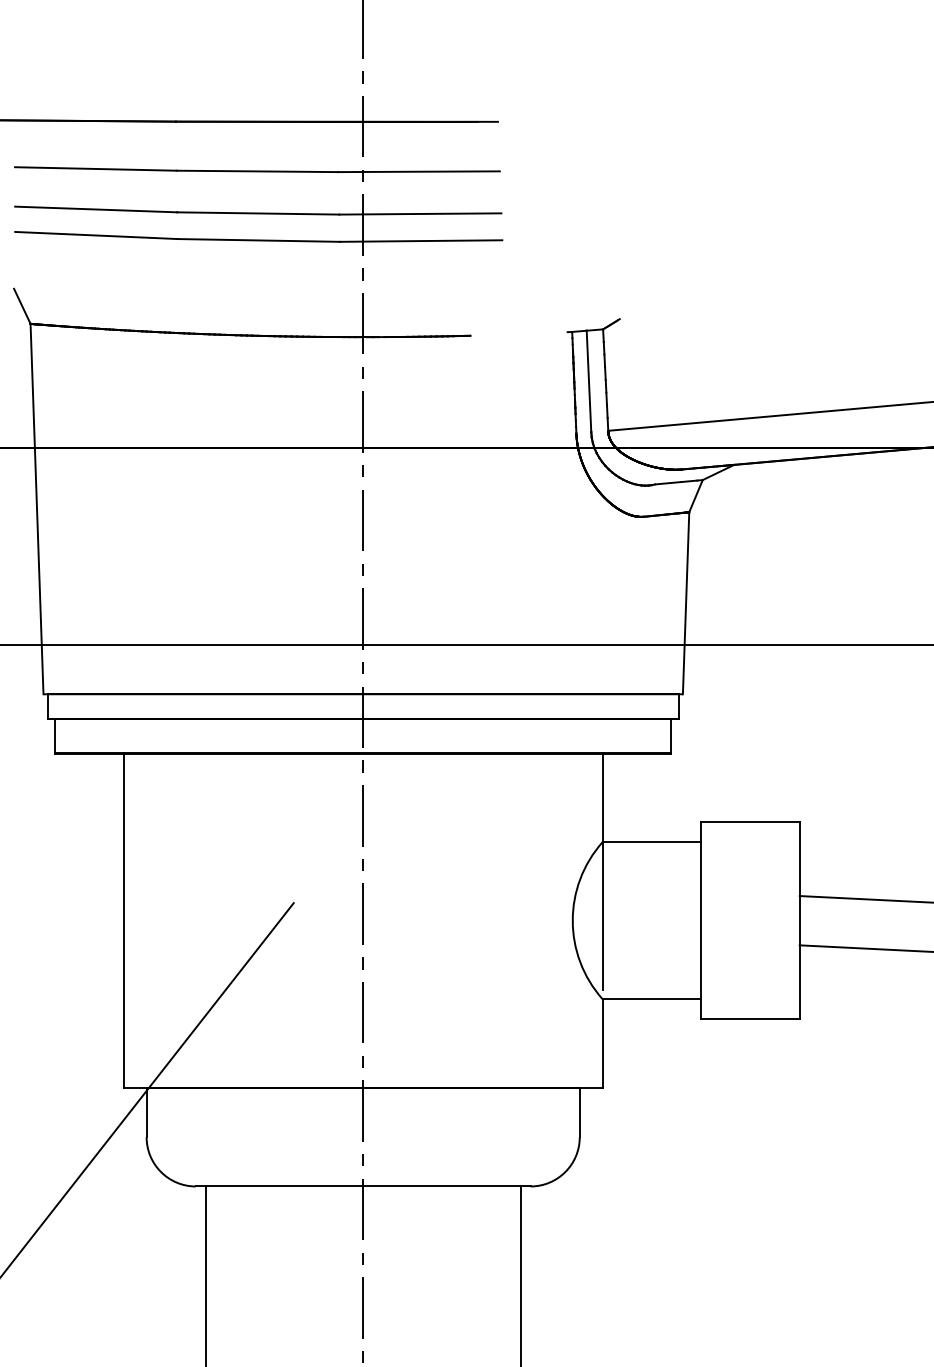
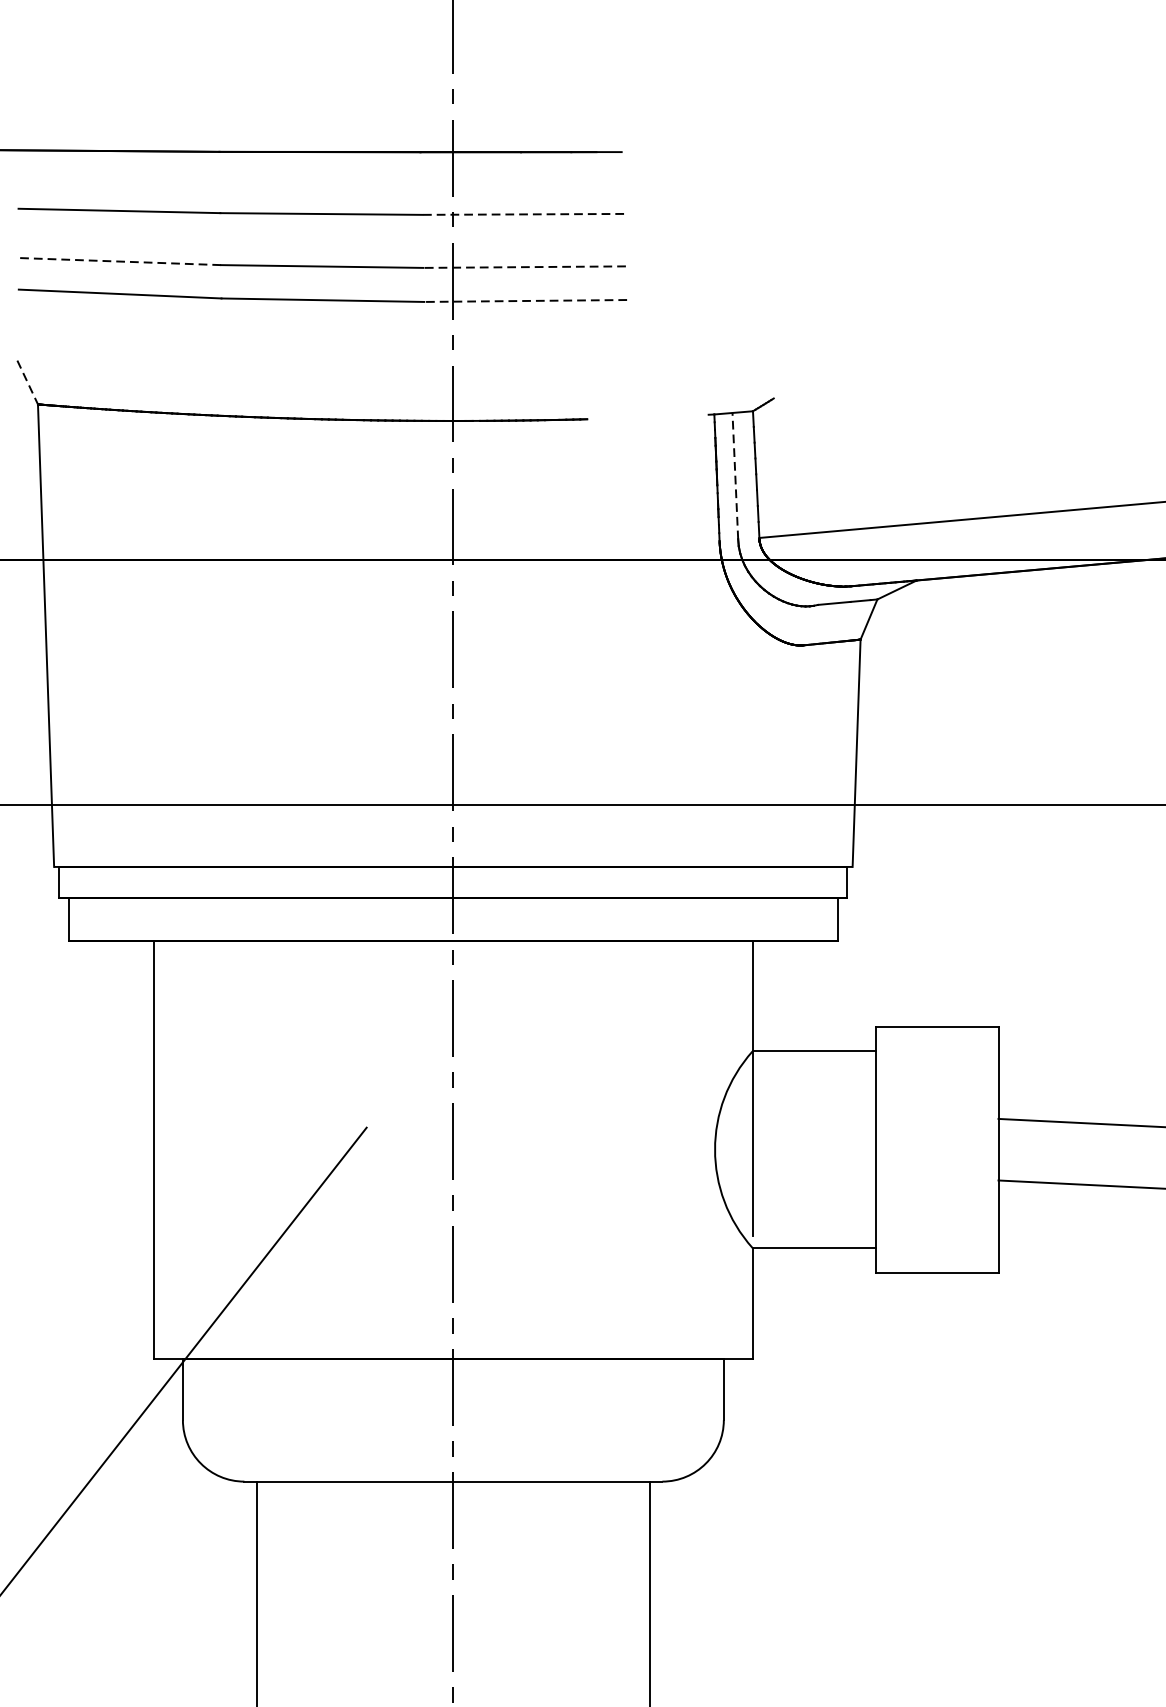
line: (419, 171) -> (523, 214), solid -> dashed
line: (95, 209) -> (119, 261), solid -> dashed
line: (419, 213) -> (523, 266), solid -> dashed
line: (420, 241) -> (524, 301), solid -> dashed
line: (22, 306) -> (27, 382), solid -> dashed
line: (588, 381) -> (734, 476), solid -> dashed

